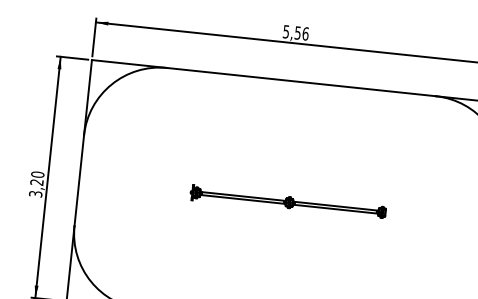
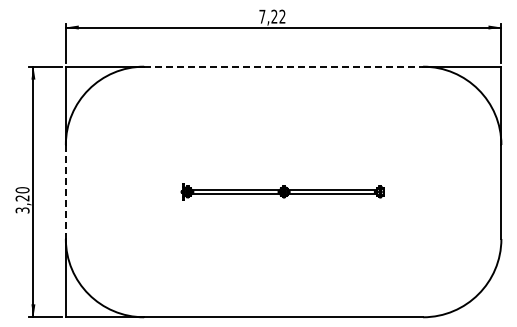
text: (296, 32) -> (272, 16), 5,56 -> 7,22
line: (302, 82) -> (284, 66), solid -> dashed
line: (79, 180) -> (65, 191), solid -> dashed

